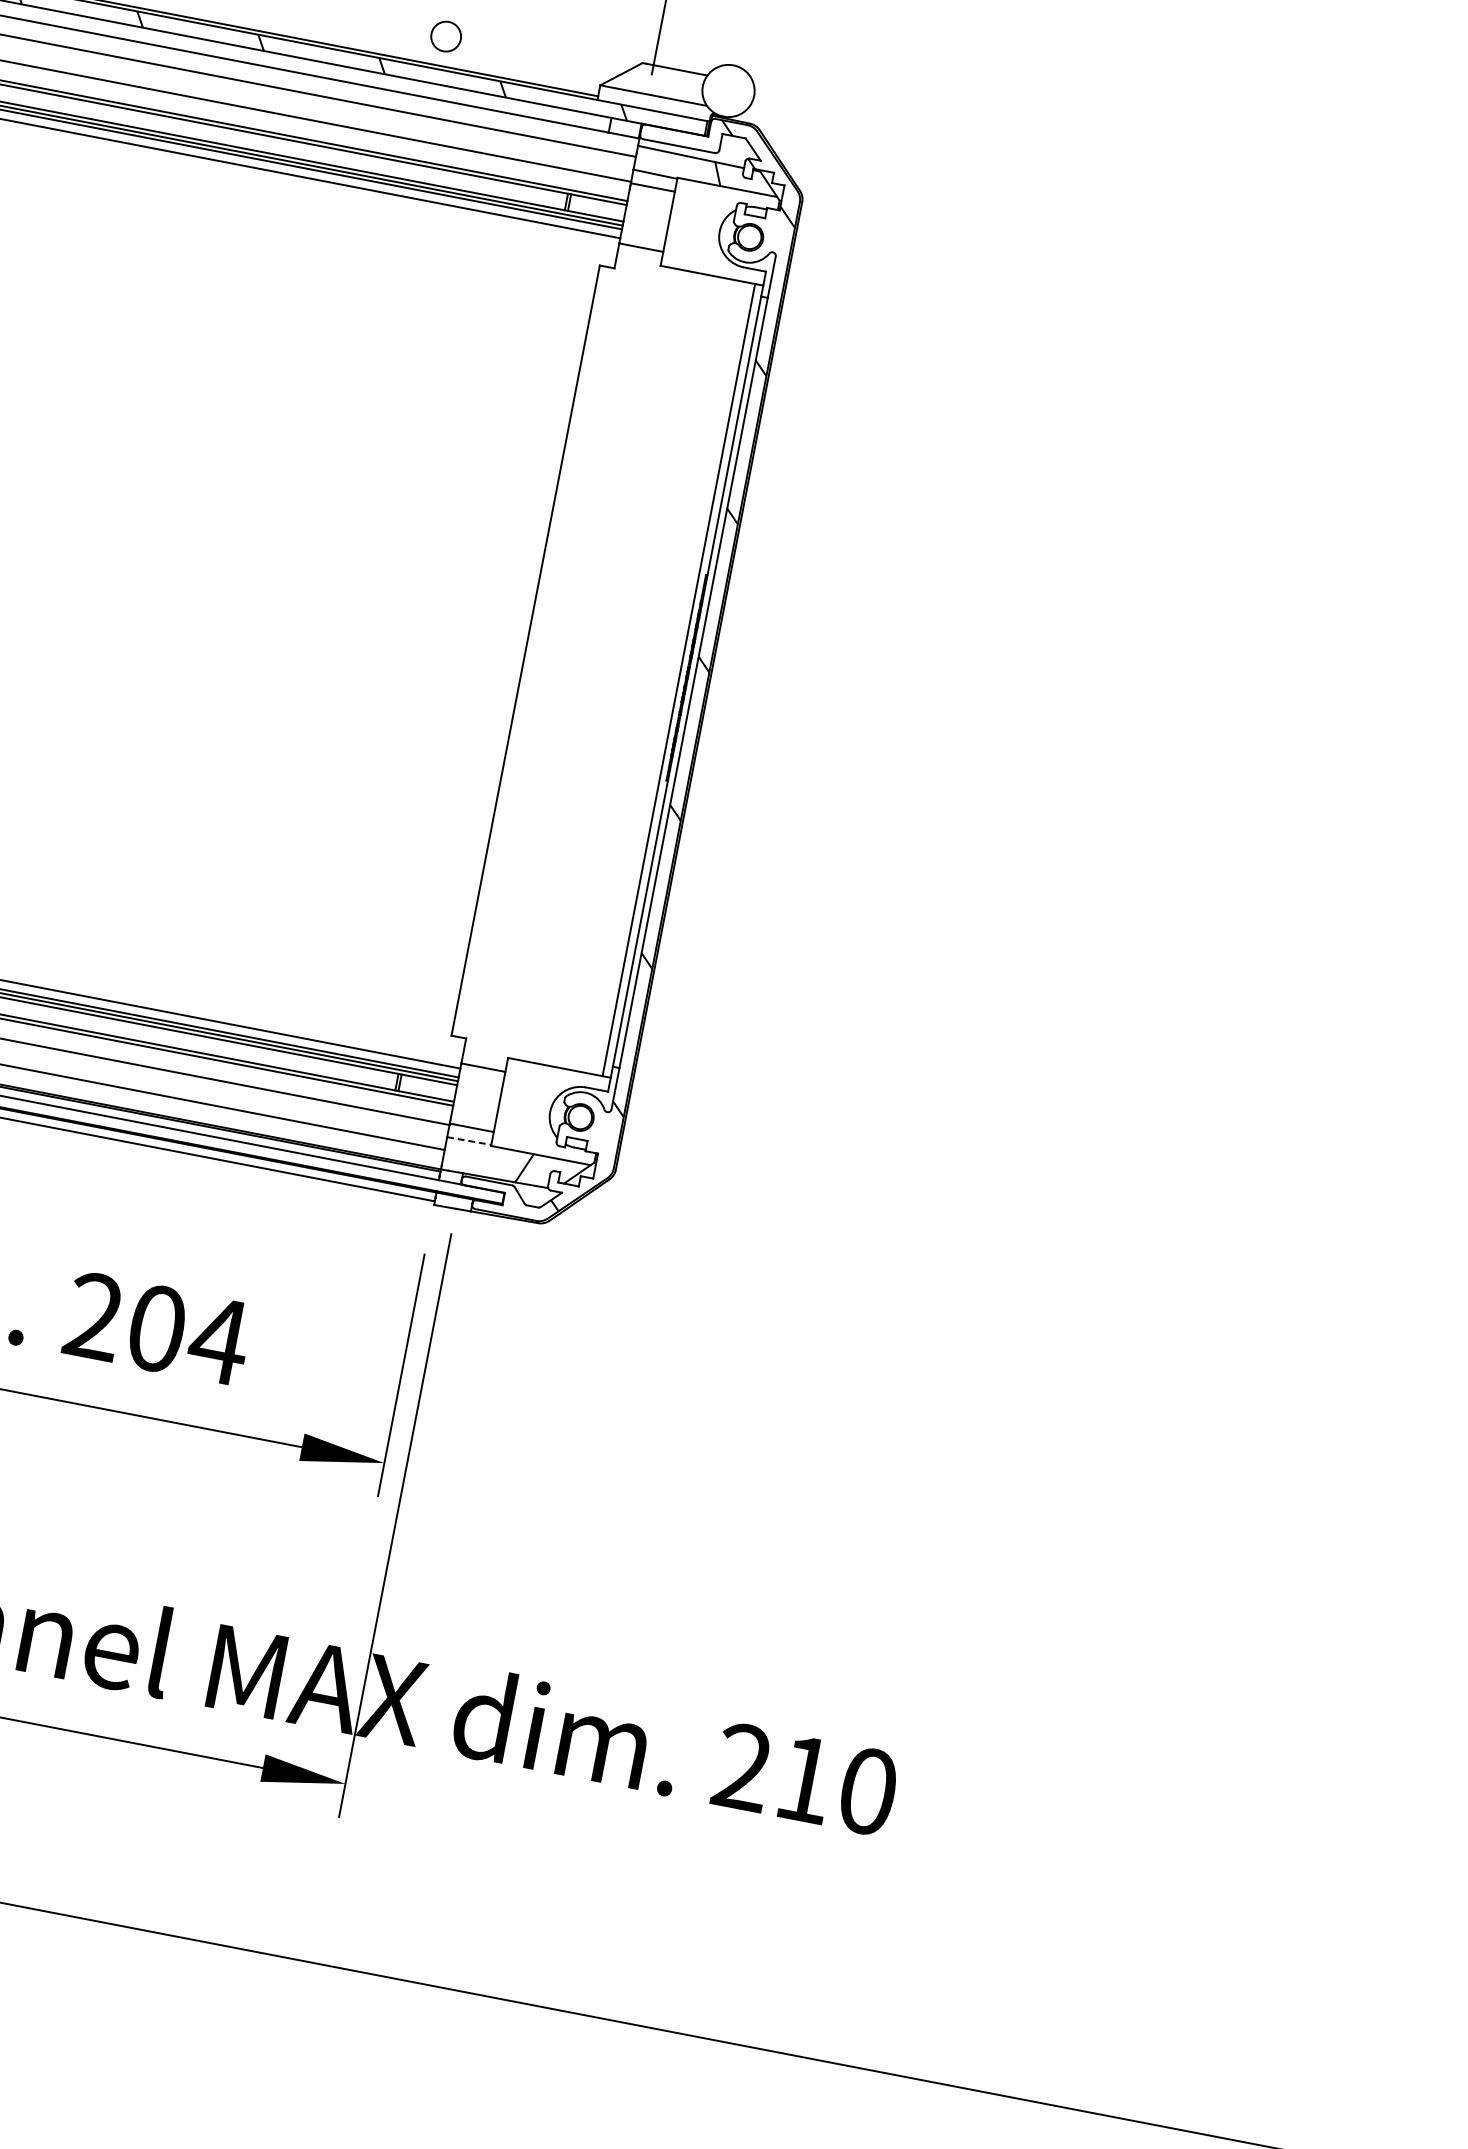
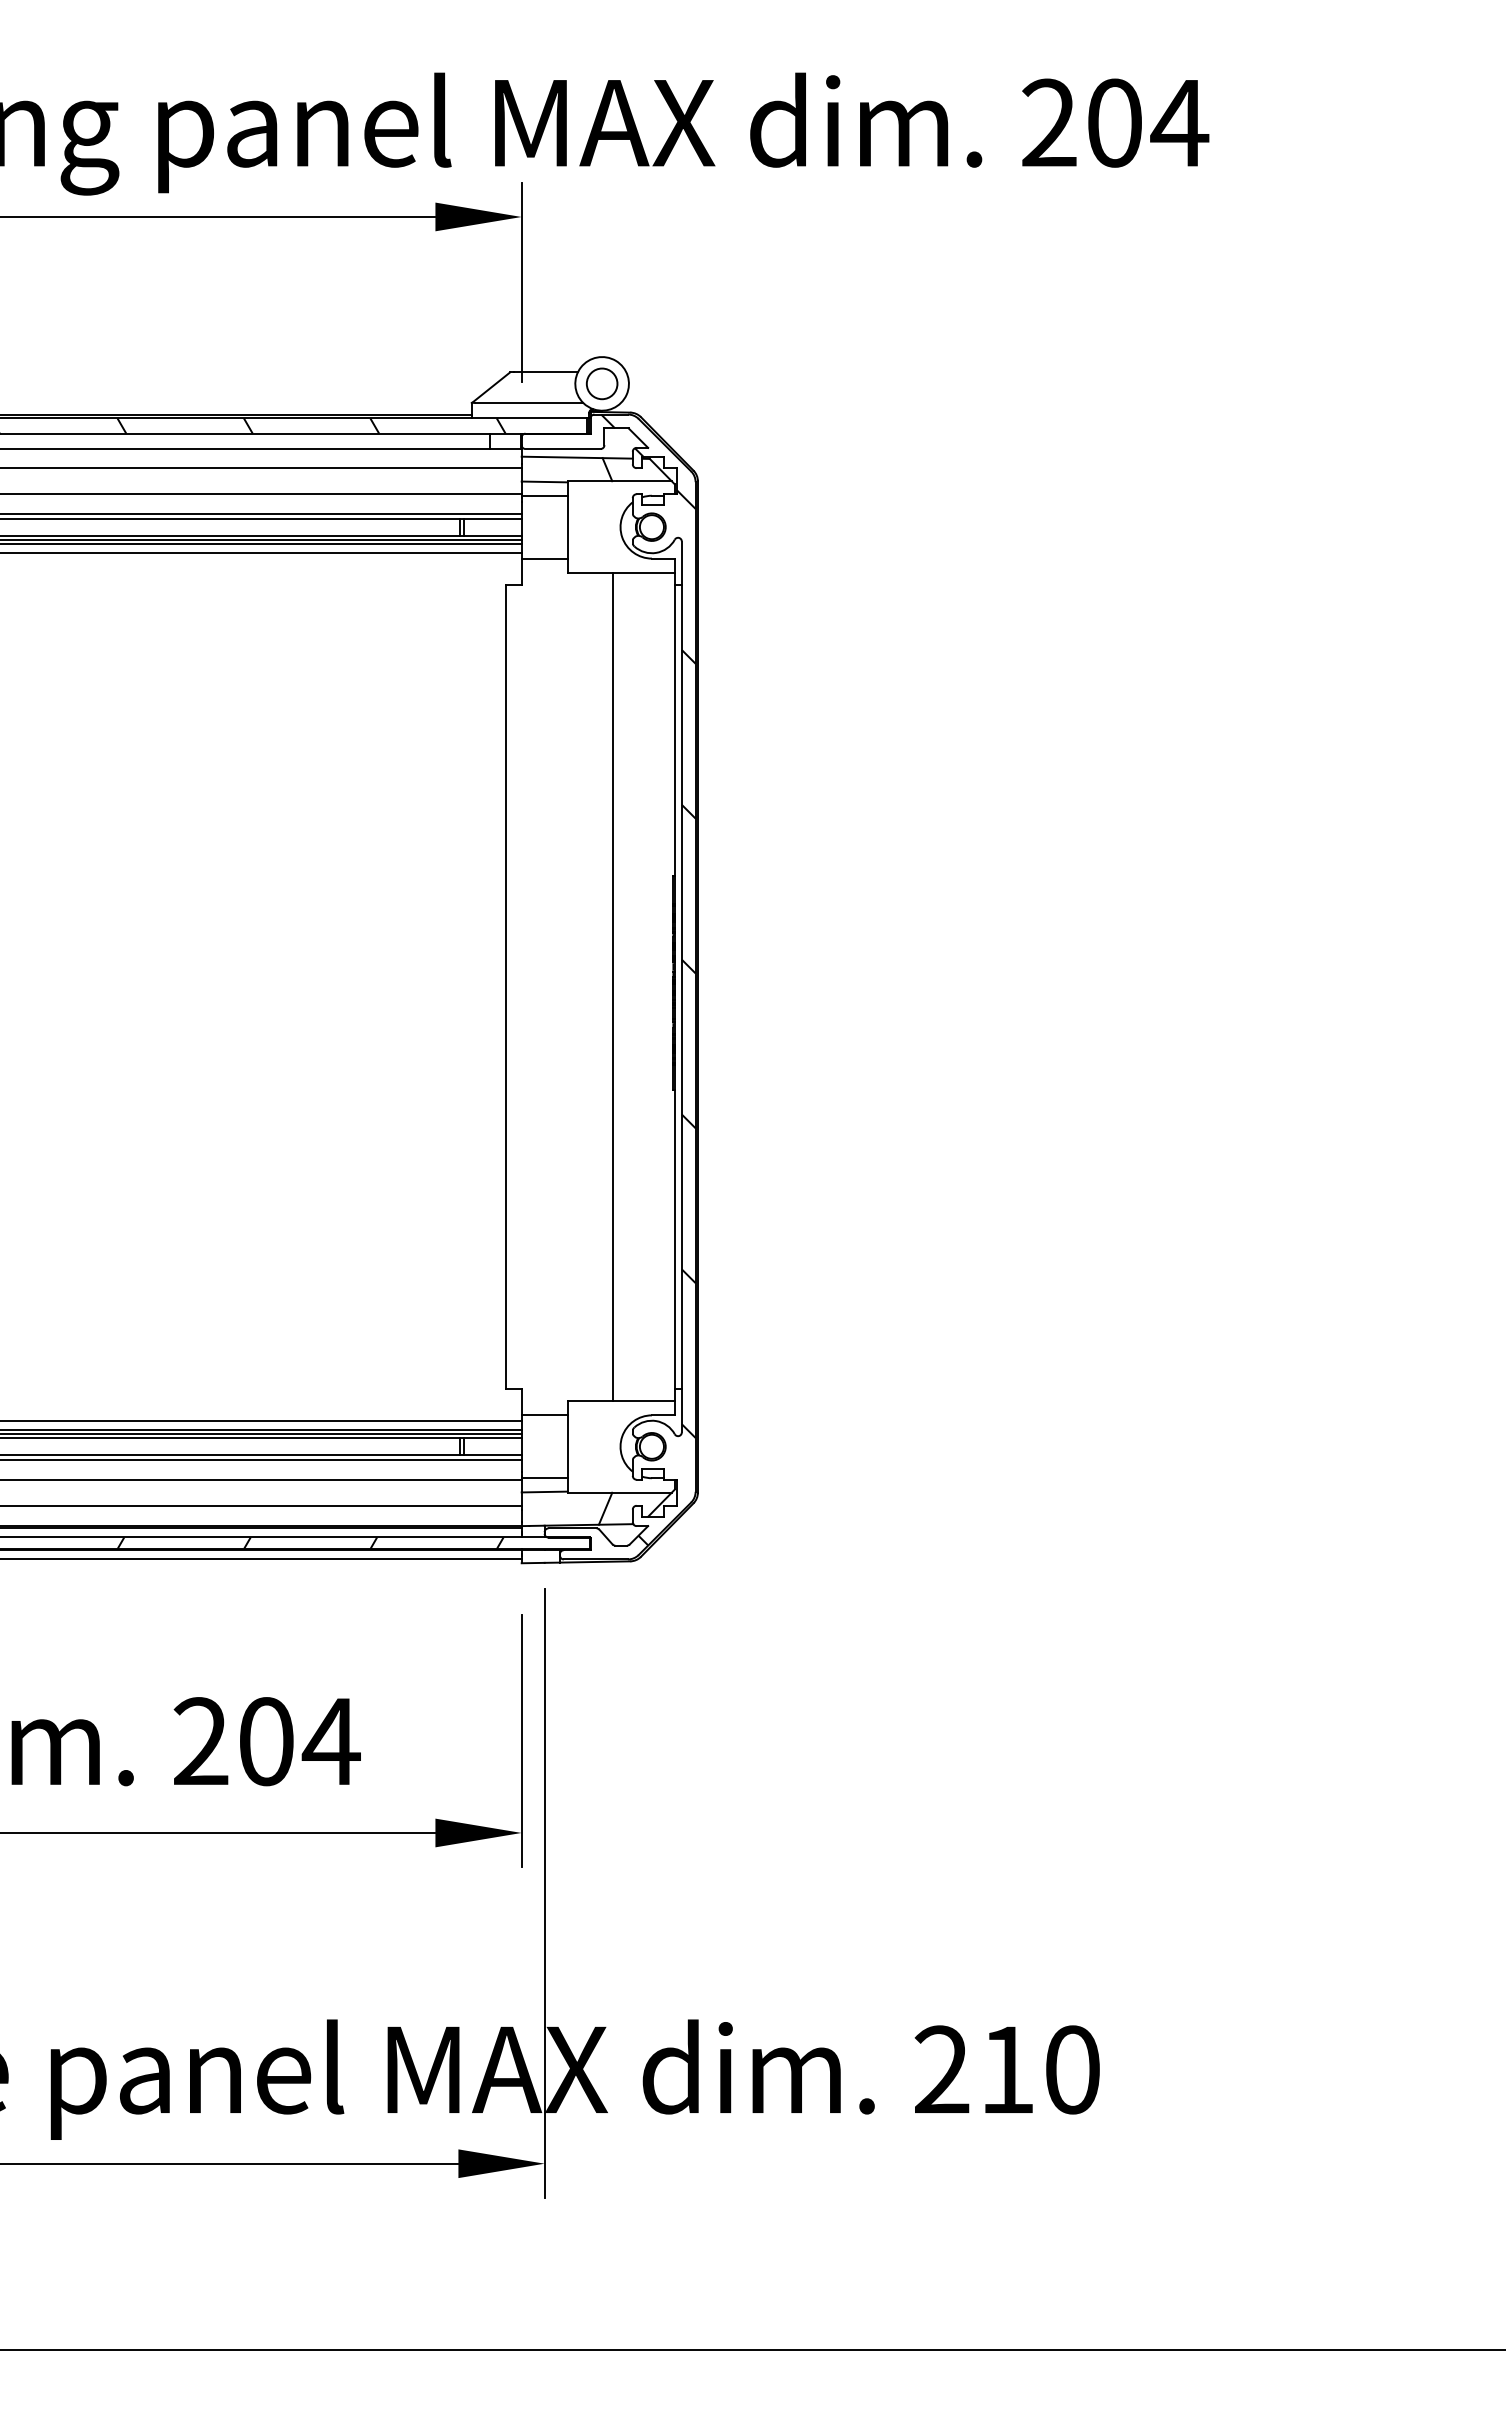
circle: (445, 36) -> (601, 383), moved
line: (679, 679) -> (613, 986), moved
line: (469, 1141) -> (544, 1492), dashed -> solid
hatch: (235, 1146) -> (310, 1542), added

